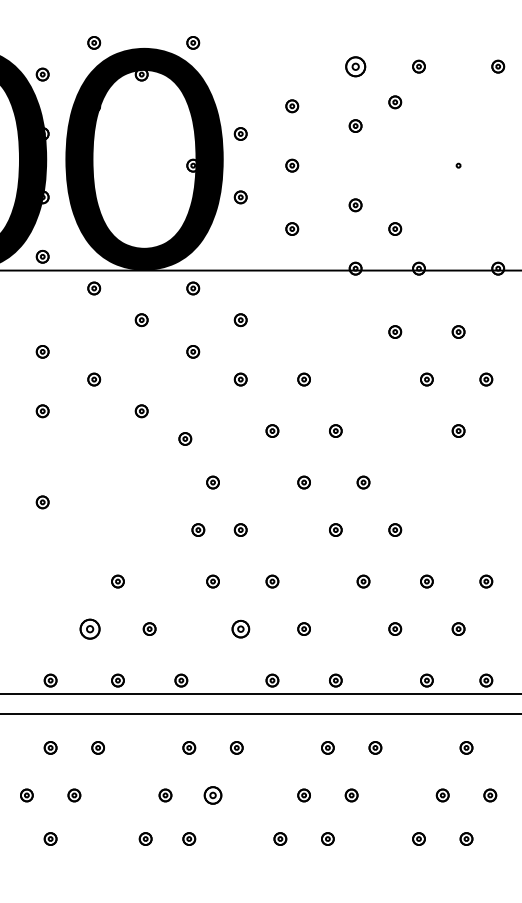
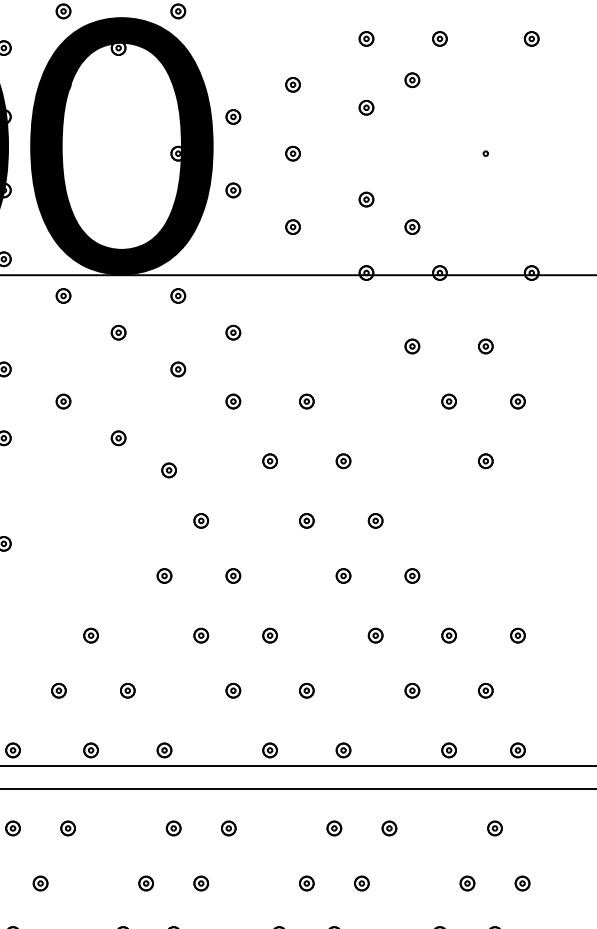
part: (355, 66) -> (366, 38), size x0.62
part: (198, 529) -> (164, 575), moved
part: (90, 628) -> (59, 690), size x0.62
part: (240, 628) -> (233, 690), size x0.71
part: (212, 795) -> (200, 883), size x0.71

